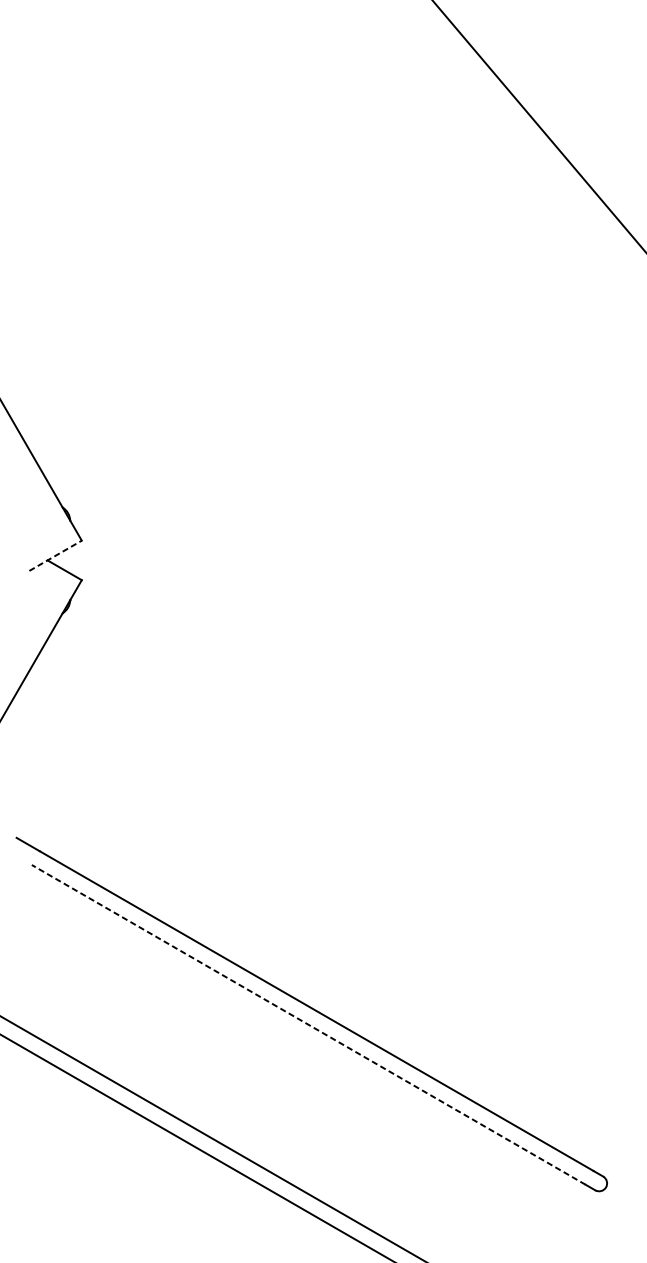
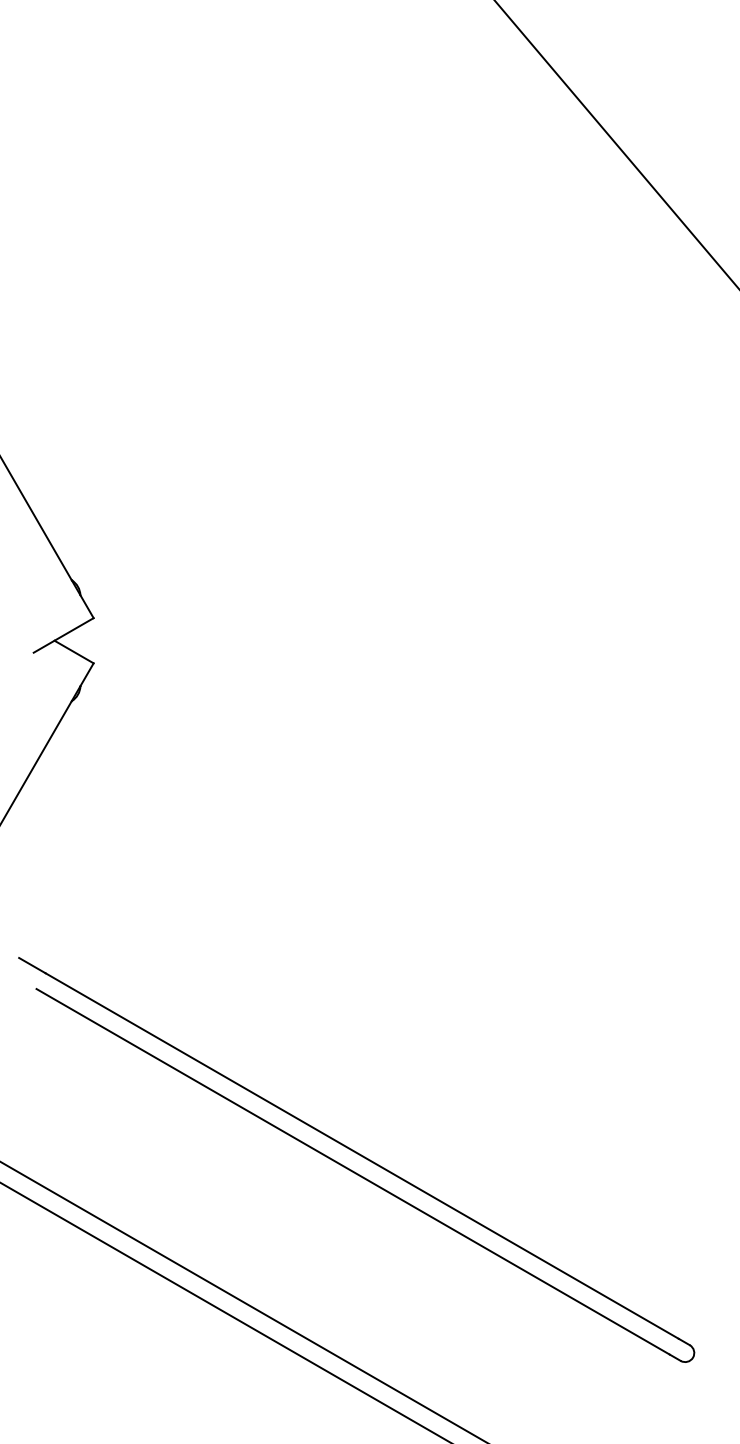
line: (55, 555) -> (63, 635), dashed -> solid
line: (309, 1024) -> (353, 1171), dashed -> solid

